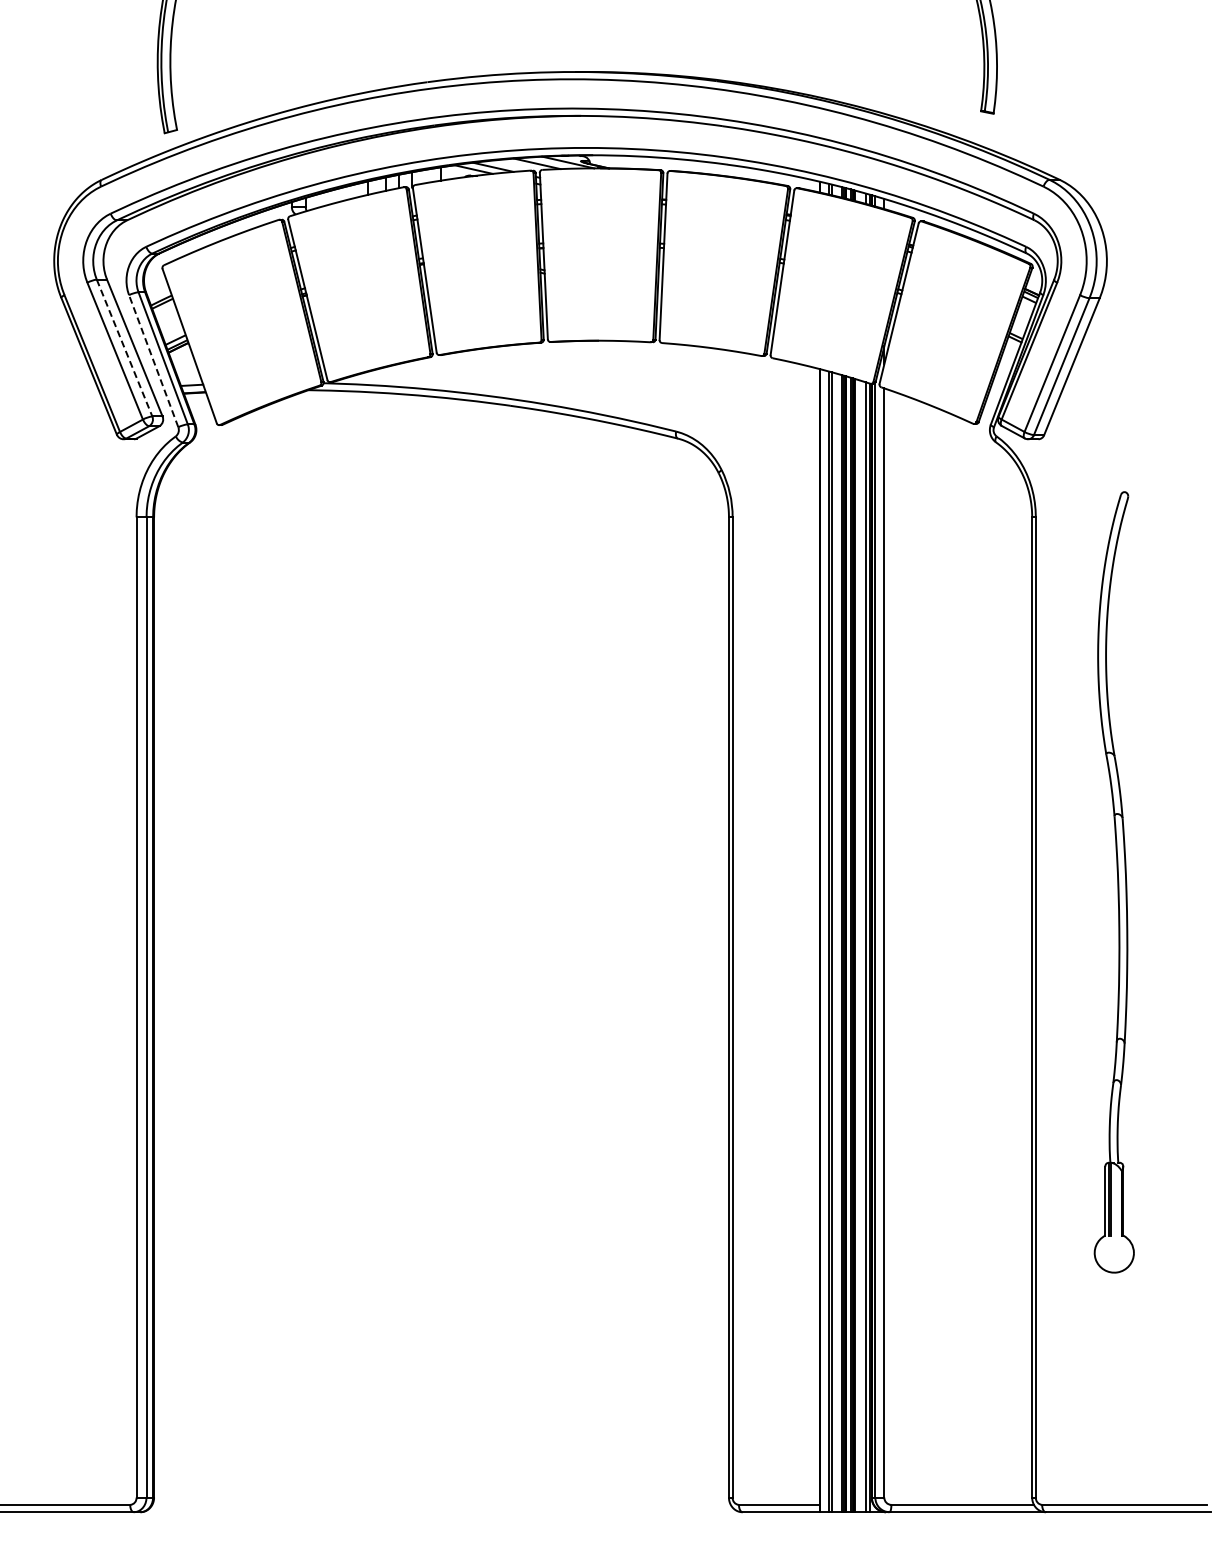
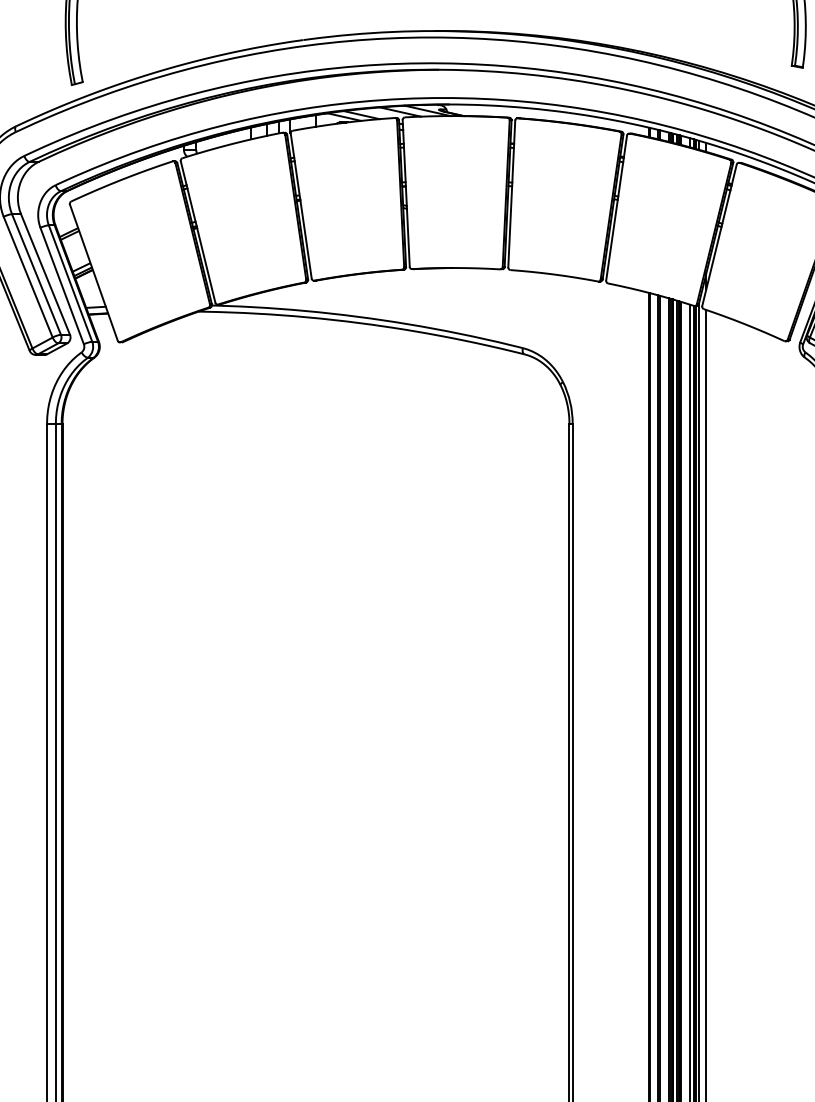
line: (124, 348) -> (36, 274), dashed -> solid
line: (153, 360) -> (61, 285), dashed -> solid

